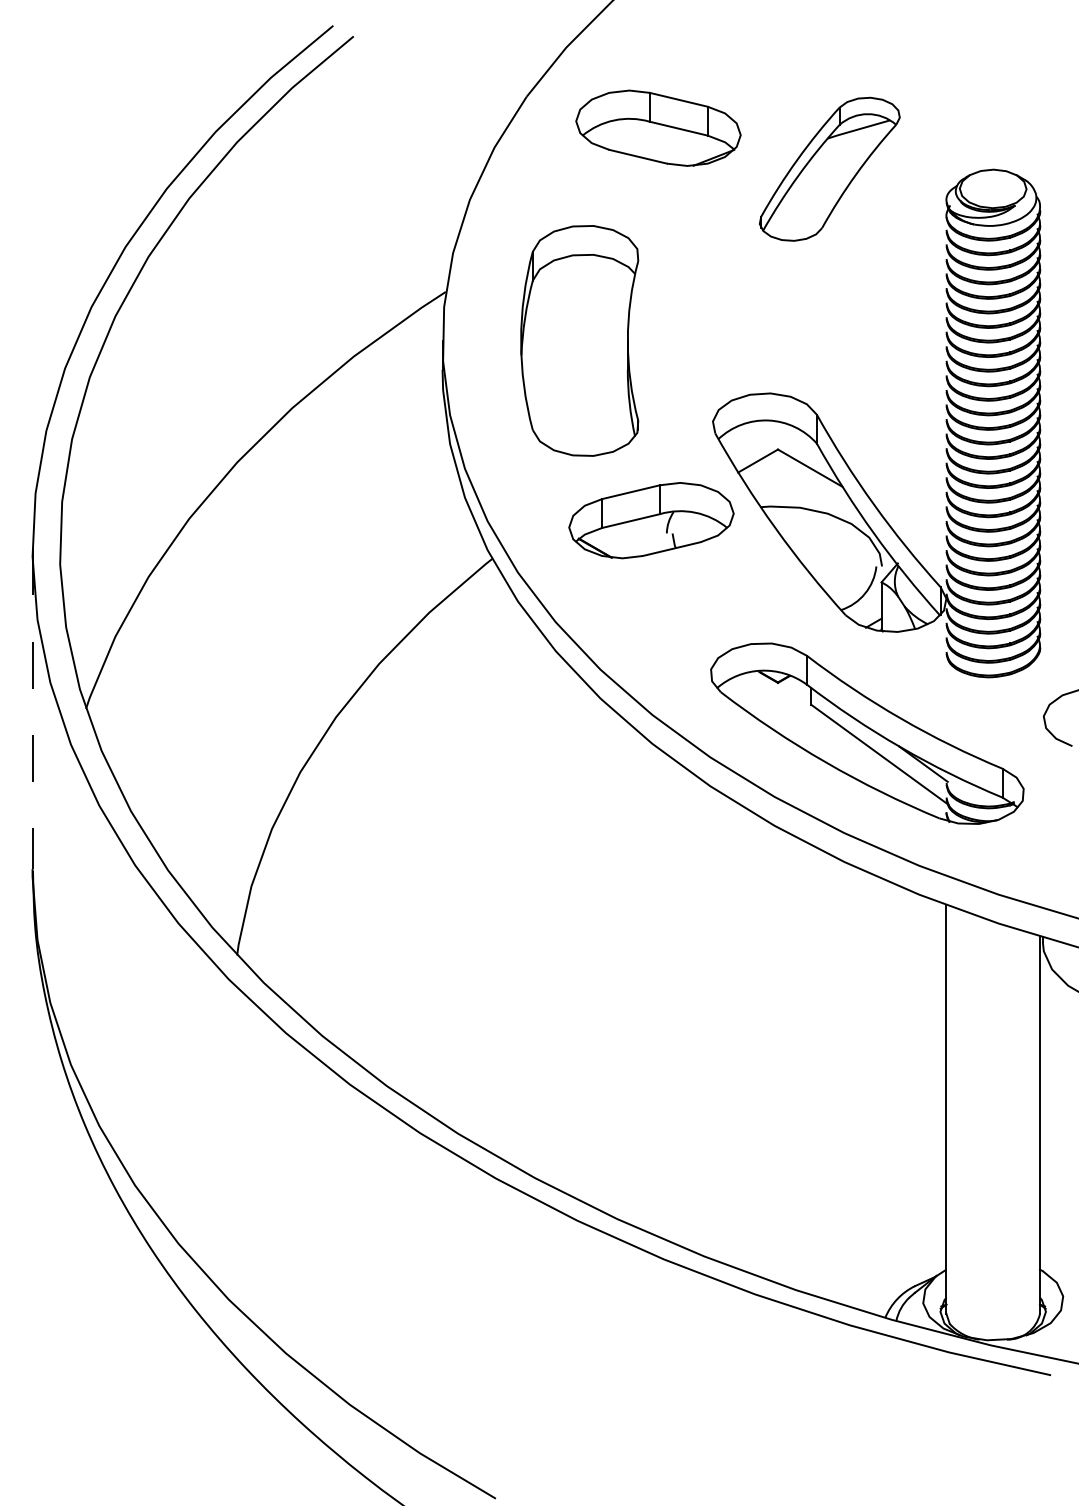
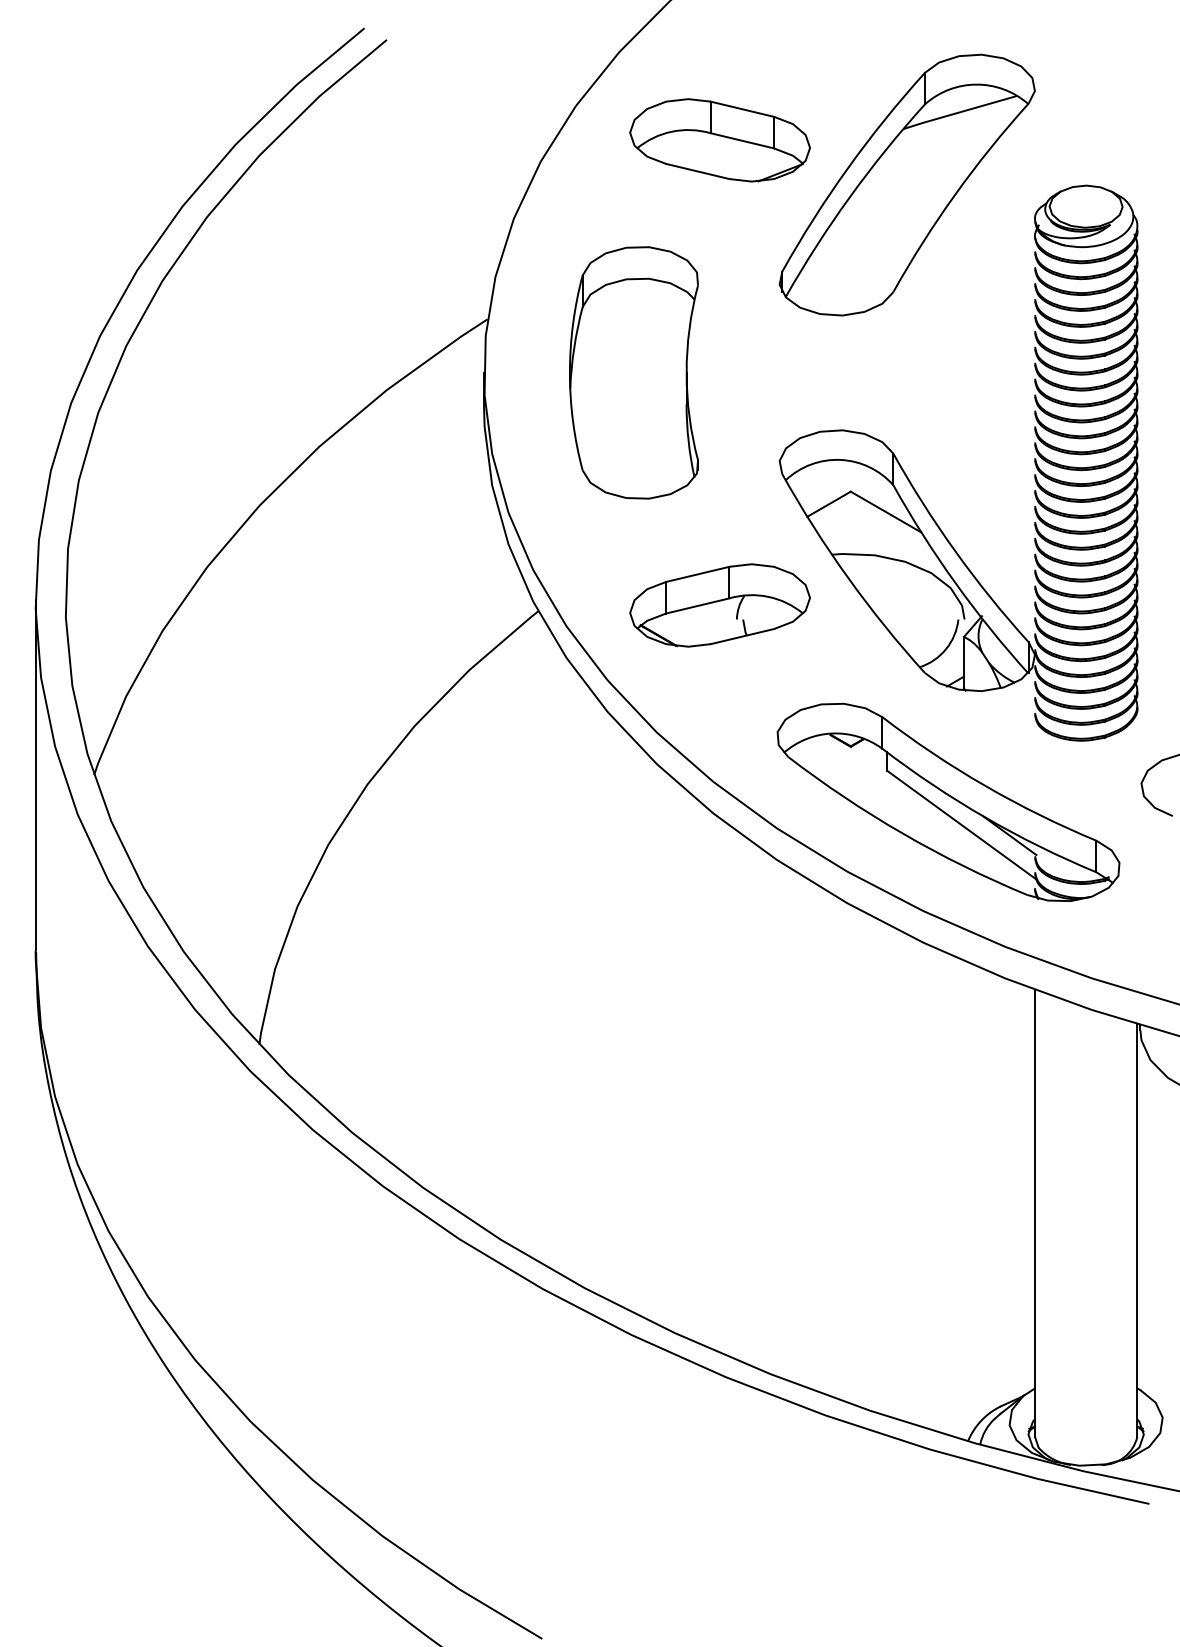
part: (829, 169) -> (907, 185), size x1.67
part: (651, 520) -> (720, 605), moved
line: (32, 709) -> (35, 775), dashed -> solid

